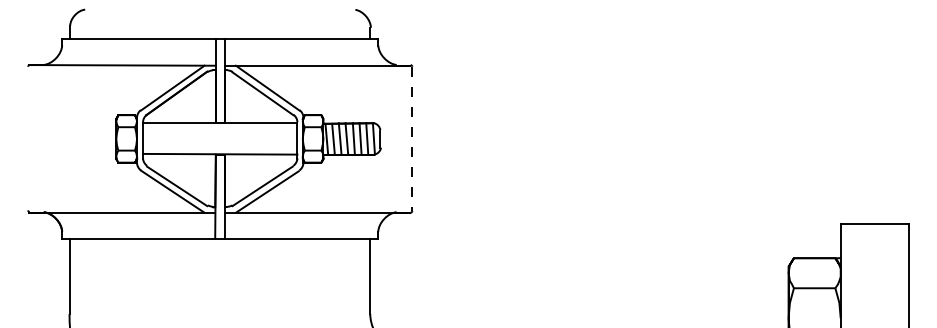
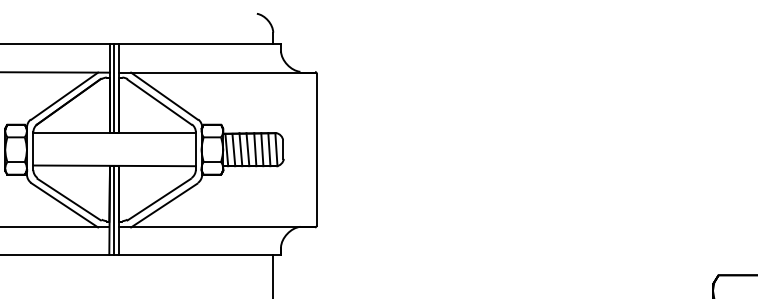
line: (219, 80) -> (113, 88), added
line: (412, 139) -> (317, 150), dashed -> solid
line: (219, 196) -> (113, 210), added

